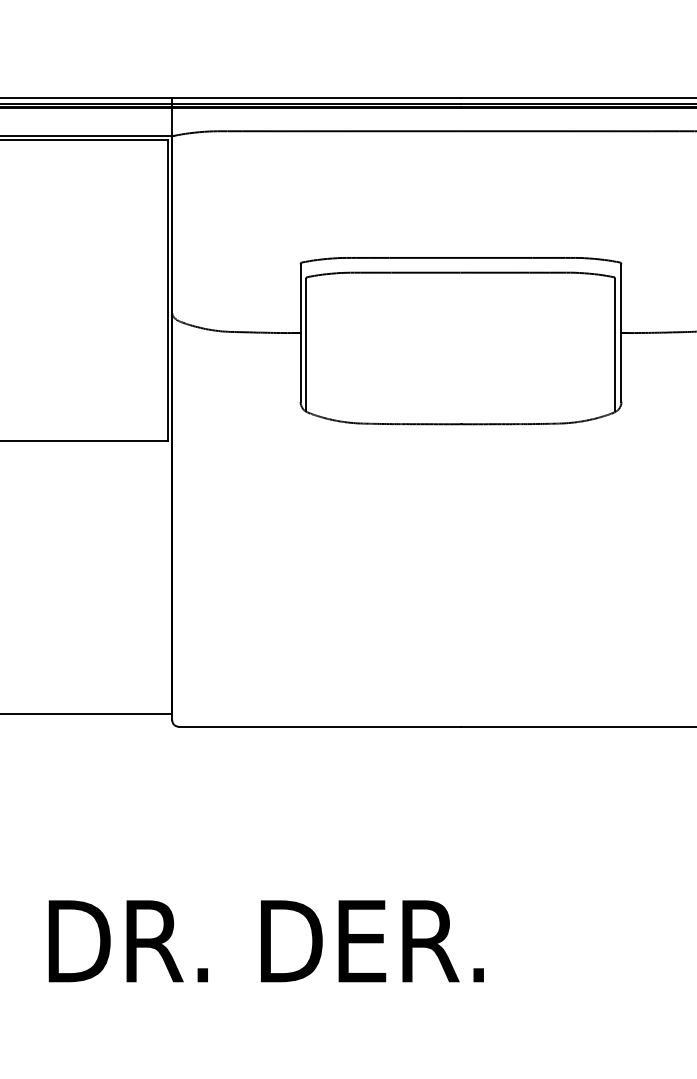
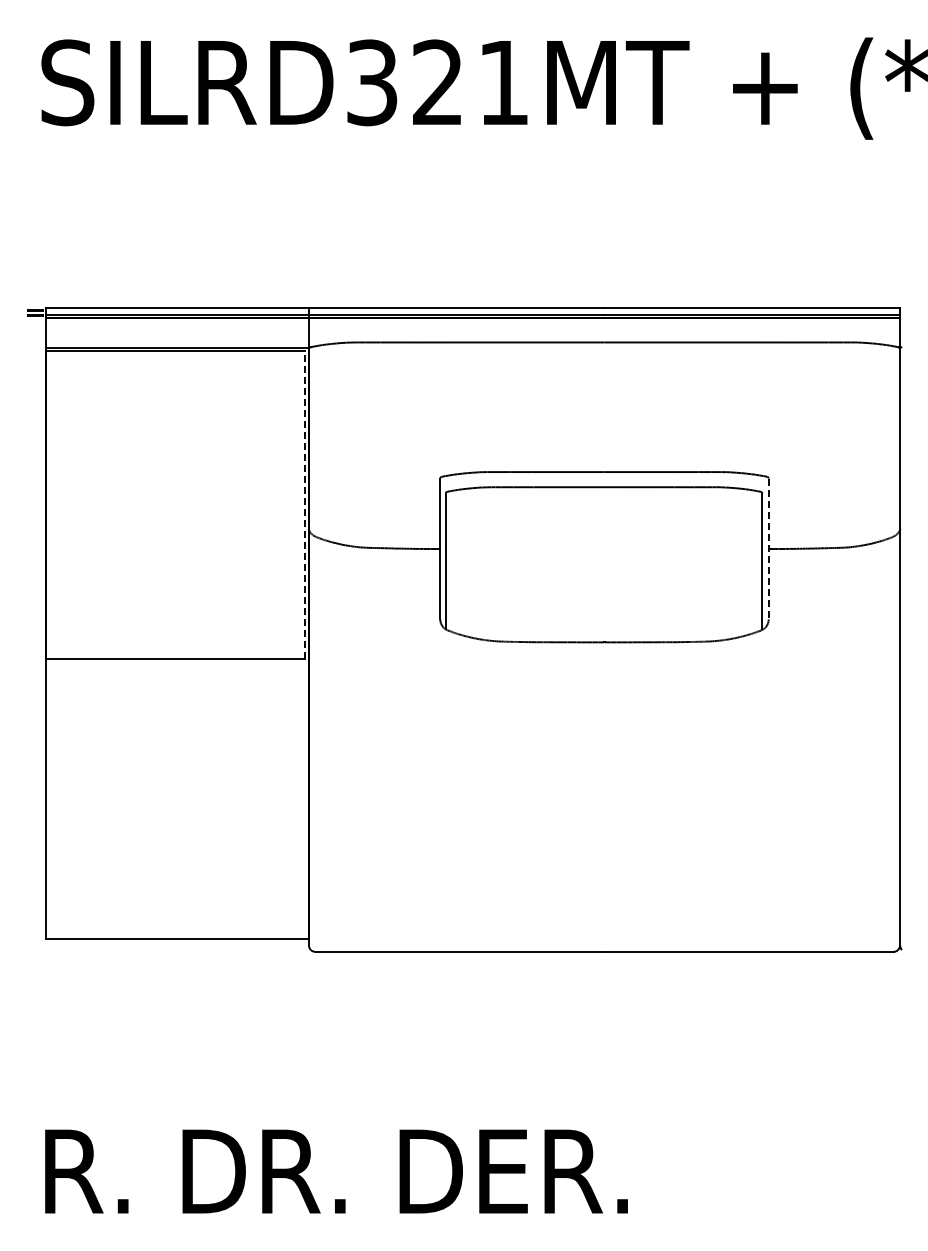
line: (167, 290) -> (304, 505), solid -> dashed
line: (621, 333) -> (768, 549), solid -> dashed

